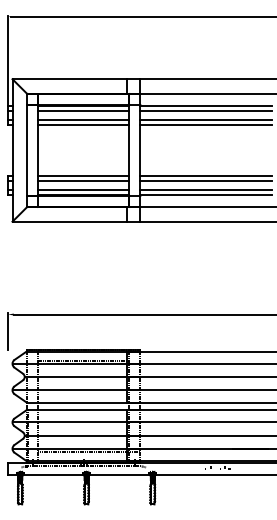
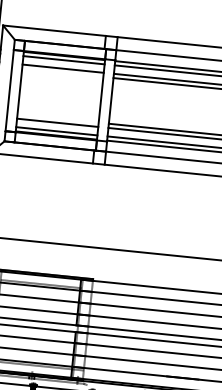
line: (83, 124) -> (62, 72), removed
line: (83, 175) -> (57, 118), removed

